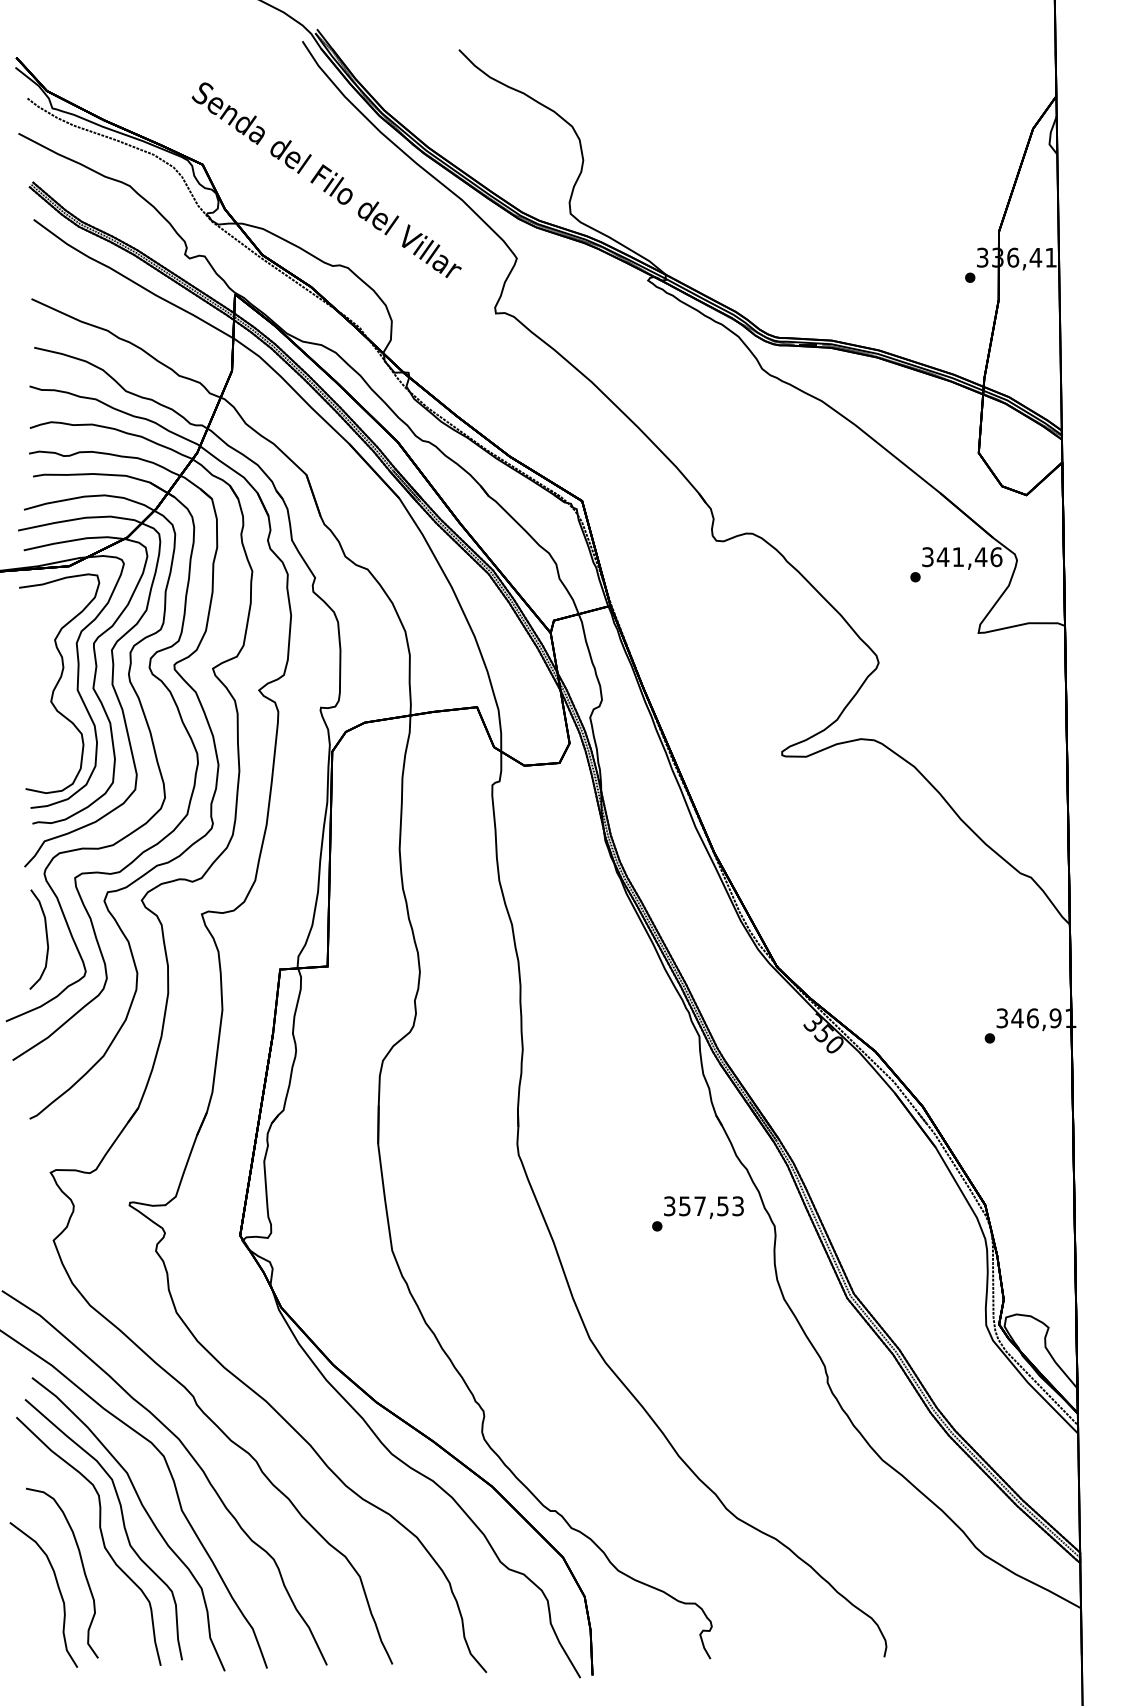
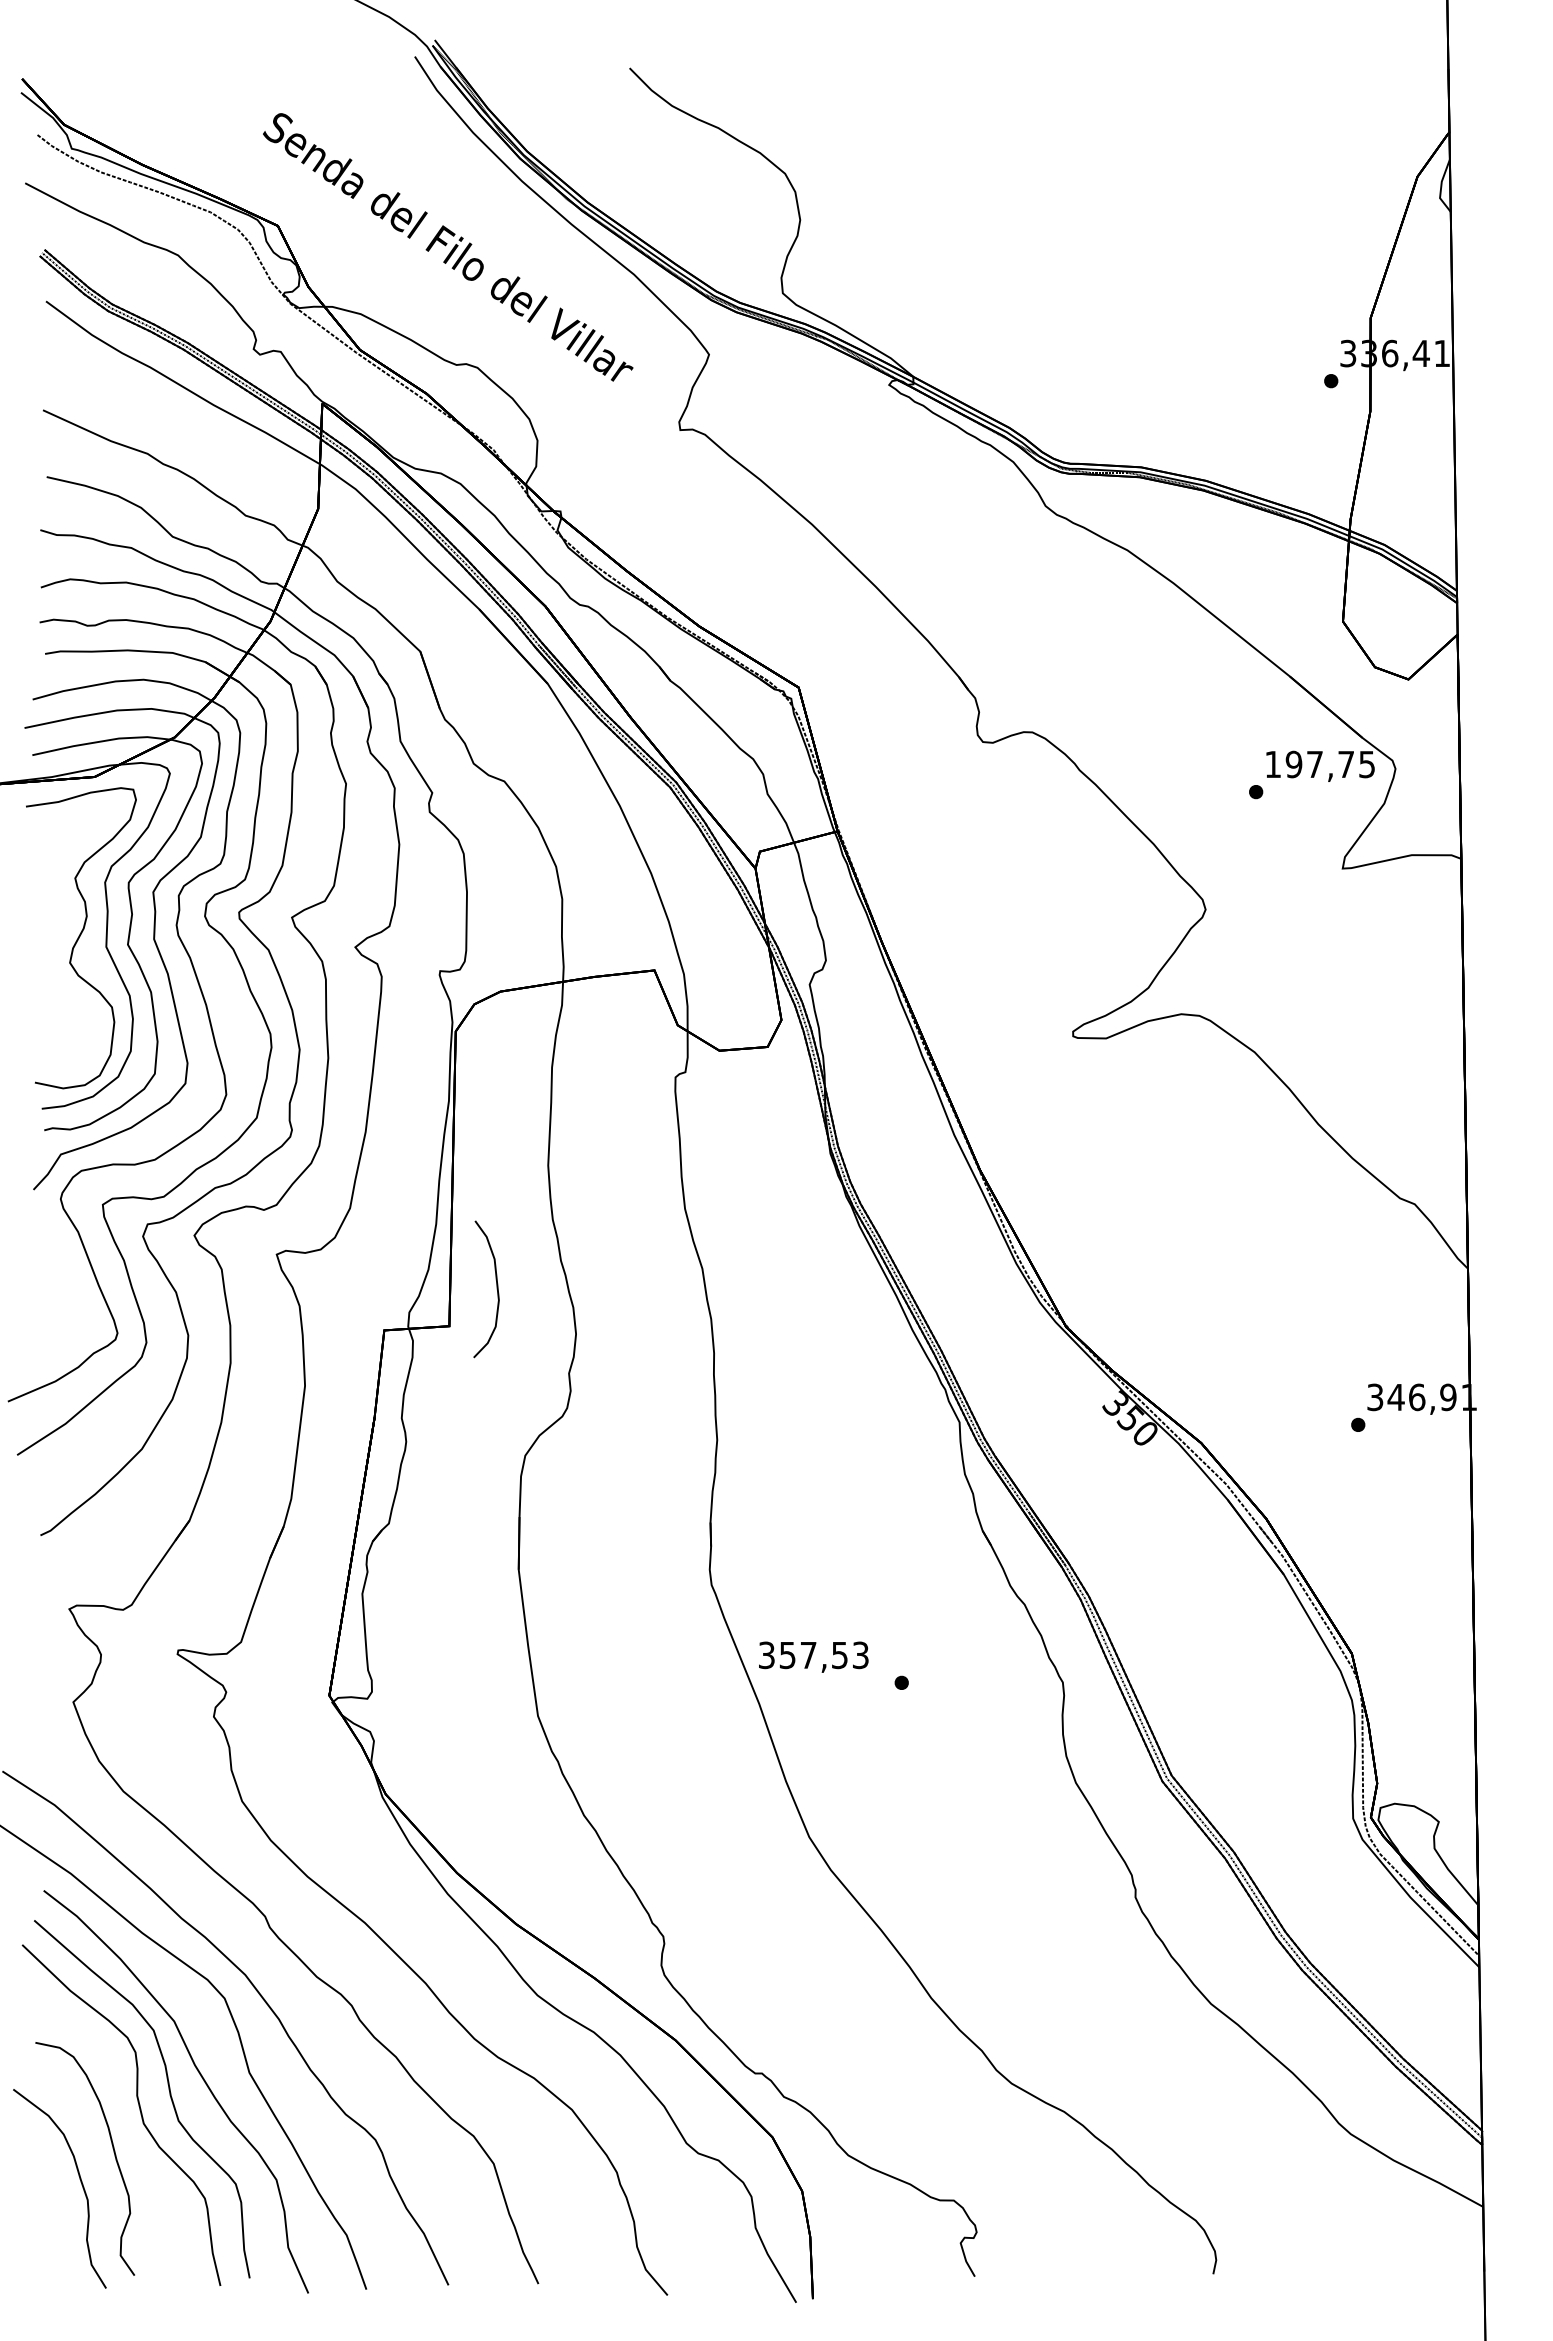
text: (962, 557) -> (1320, 764), 341,46 -> 197,75
curve: (46, 939) -> (496, 1289), moved
text: (703, 1207) -> (813, 1656), moved

